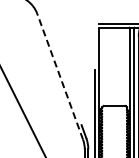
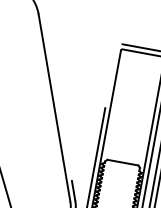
line: (60, 76) -> (54, 107), dashed -> solid

